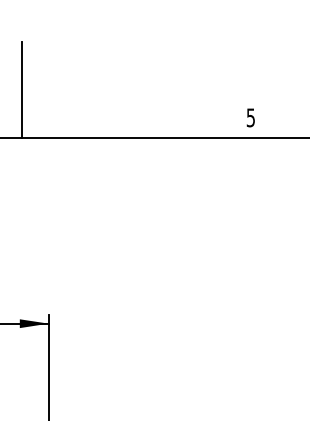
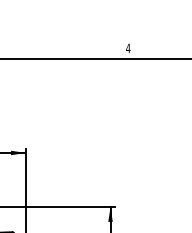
line: (22, 90) -> (12, 34), removed
text: (251, 117) -> (128, 48), 5 -> 4

